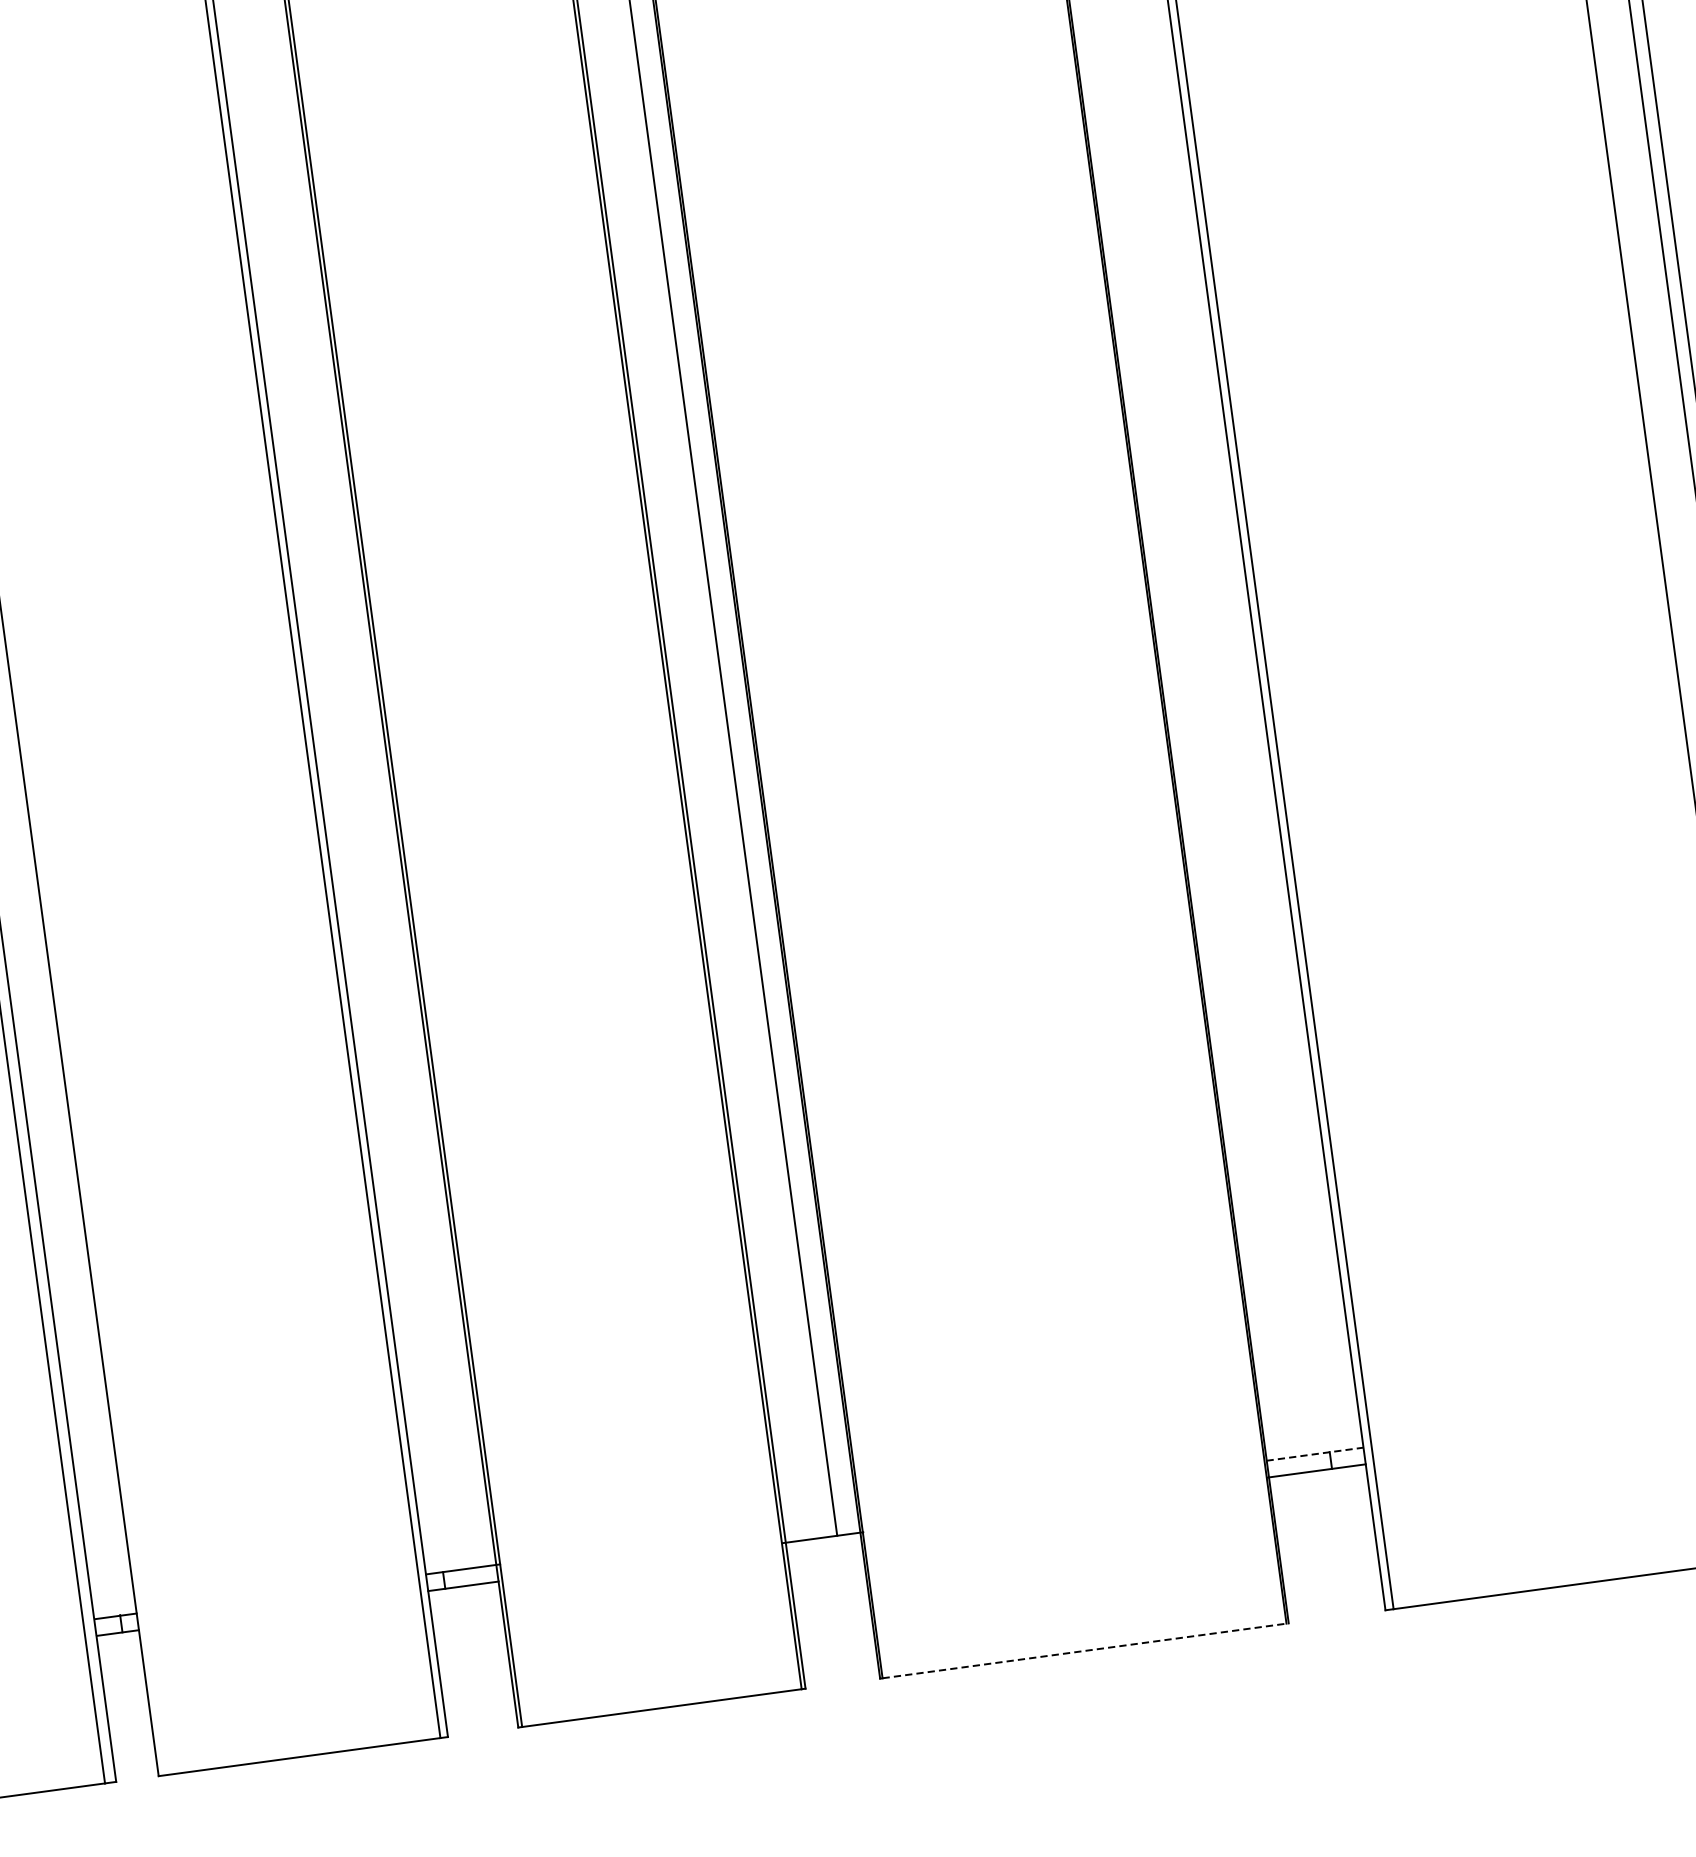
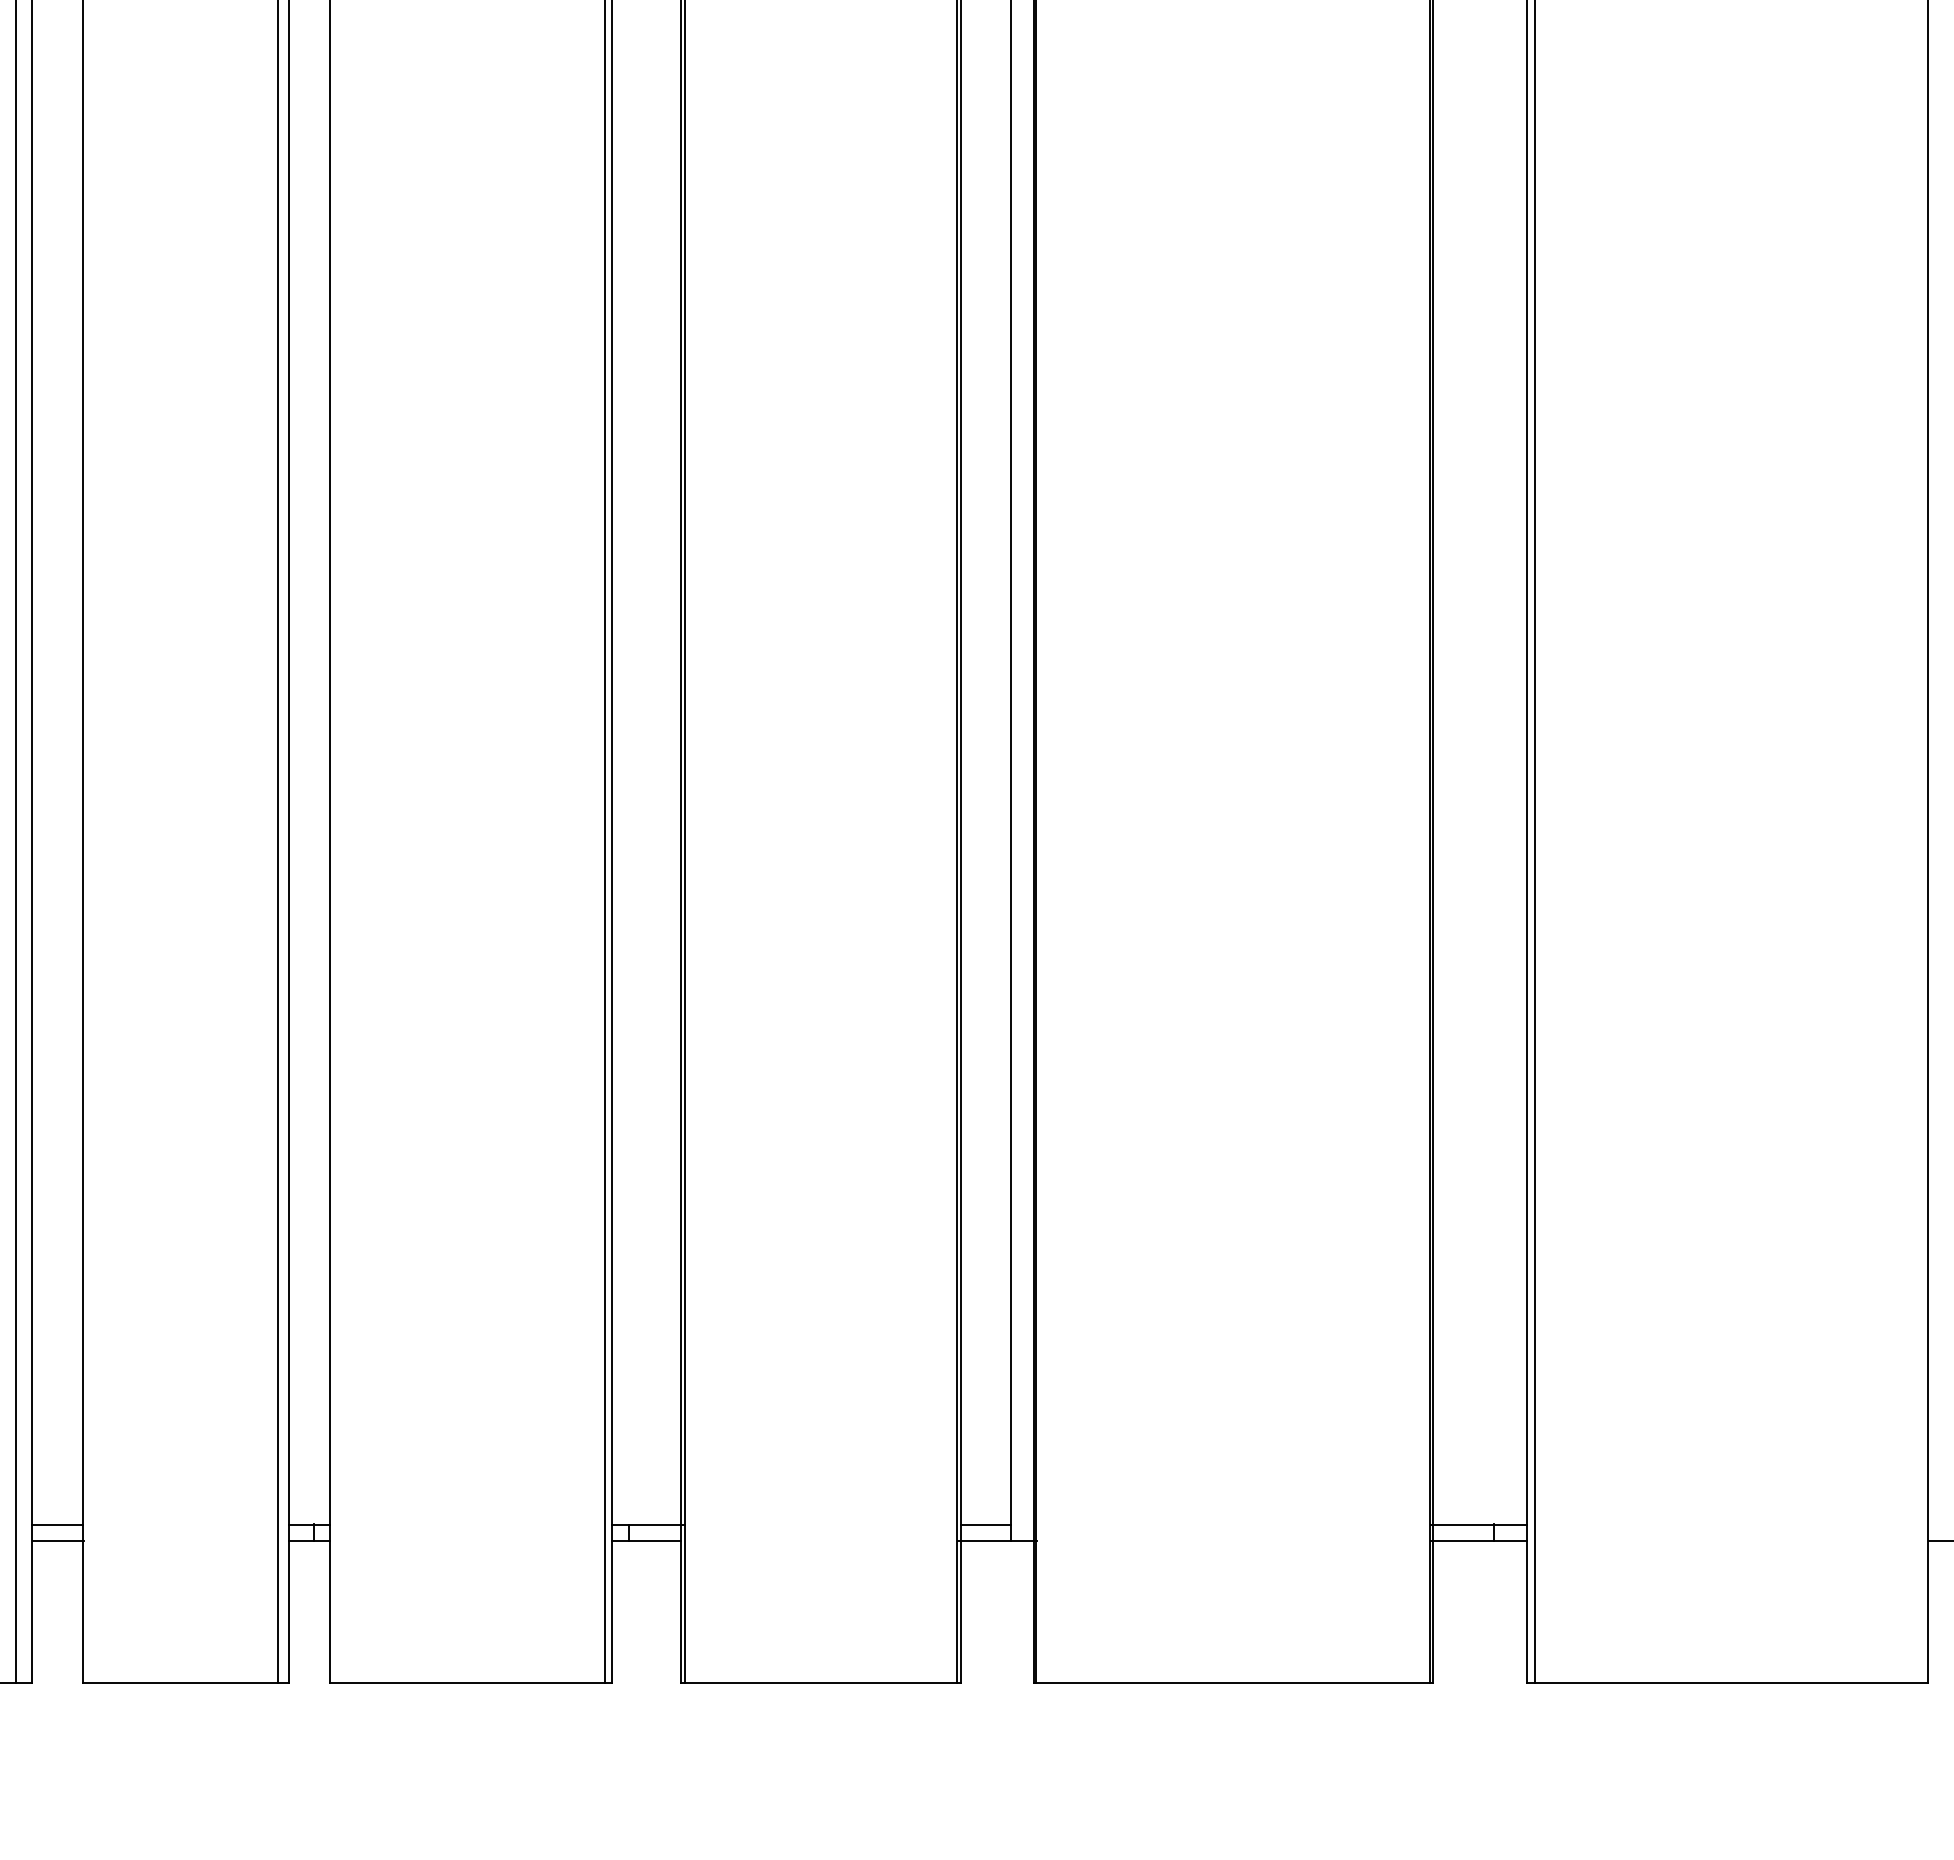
line: (1313, 1454) -> (1478, 1524), dashed -> solid
line: (809, 1522) -> (986, 1524), added
line: (1085, 1651) -> (1234, 1683), dashed -> solid

